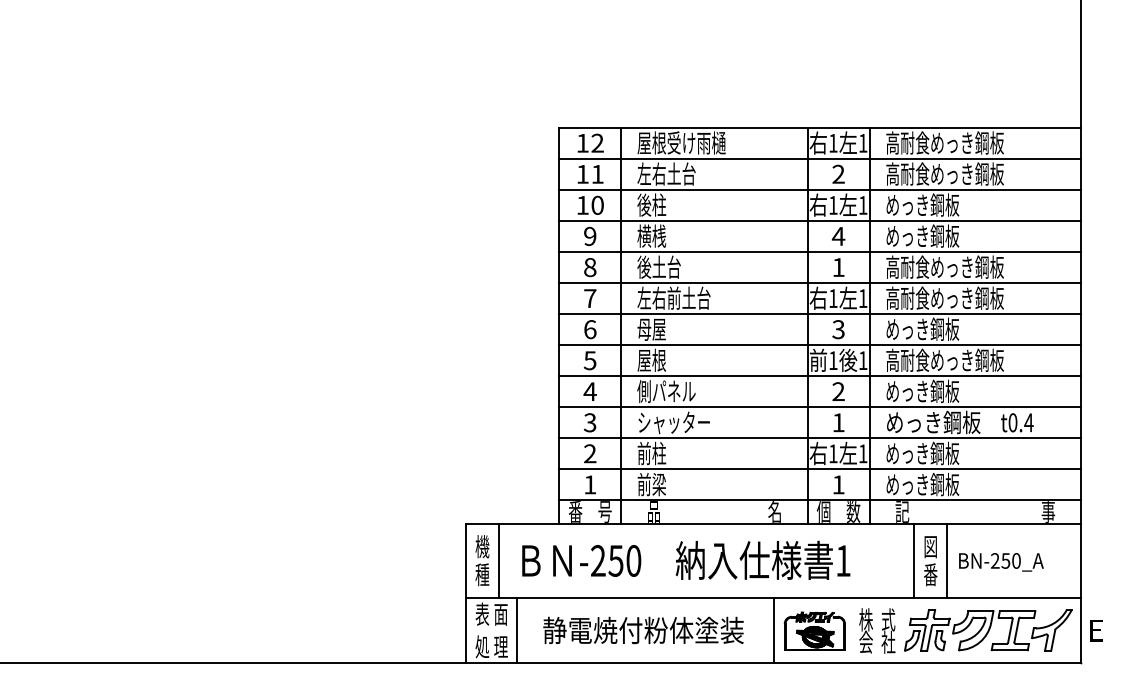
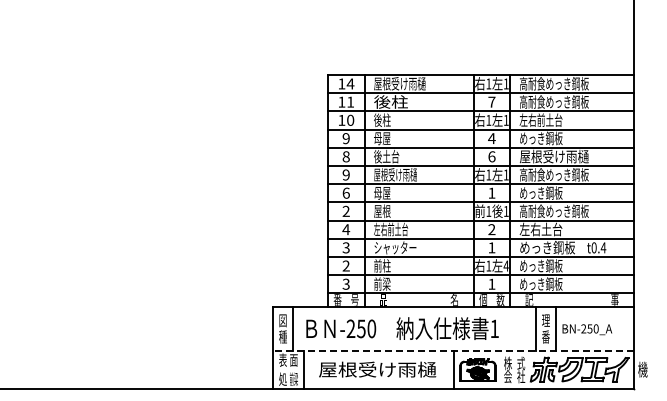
text: (597, 142) -> (350, 83), 12 -> 14
text: (665, 173) -> (390, 101), 左右土台 -> 後柱
text: (837, 173) -> (491, 101), 2 -> 7
text: (921, 203) -> (540, 119), めっき鋼板 -> 左右前土台
text: (652, 236) -> (382, 138), 横桟 -> 母屋
text: (837, 266) -> (491, 156), 1 -> 6
text: (943, 266) -> (553, 156), 高耐食めっき鋼板 -> 屋根受け雨樋
text: (588, 297) -> (345, 174), 7 -> 9
text: (674, 297) -> (395, 174), 左右前土台 -> 屋根受け雨樋
text: (837, 328) -> (491, 192), 3 -> 1
text: (588, 359) -> (345, 210), 5 -> 2
text: (667, 391) -> (391, 229), 側パネル -> 左右前土台
text: (921, 391) -> (540, 229), めっき鋼板 -> 左右土台
text: (861, 452) -> (505, 265), 1 -> 4
text: (588, 483) -> (345, 283), 1 -> 3
text: (481, 546) -> (282, 320), 機 -> 図
text: (930, 546) -> (545, 320), 図 -> 理
line: (773, 597) -> (453, 350), solid -> dashed
text: (643, 630) -> (377, 369), 静電焼付粉体塗装 -> 屋根受け雨樋
text: (1095, 630) -> (642, 369), E -> 機
text: (500, 645) -> (293, 378), 理 -> 前梁

